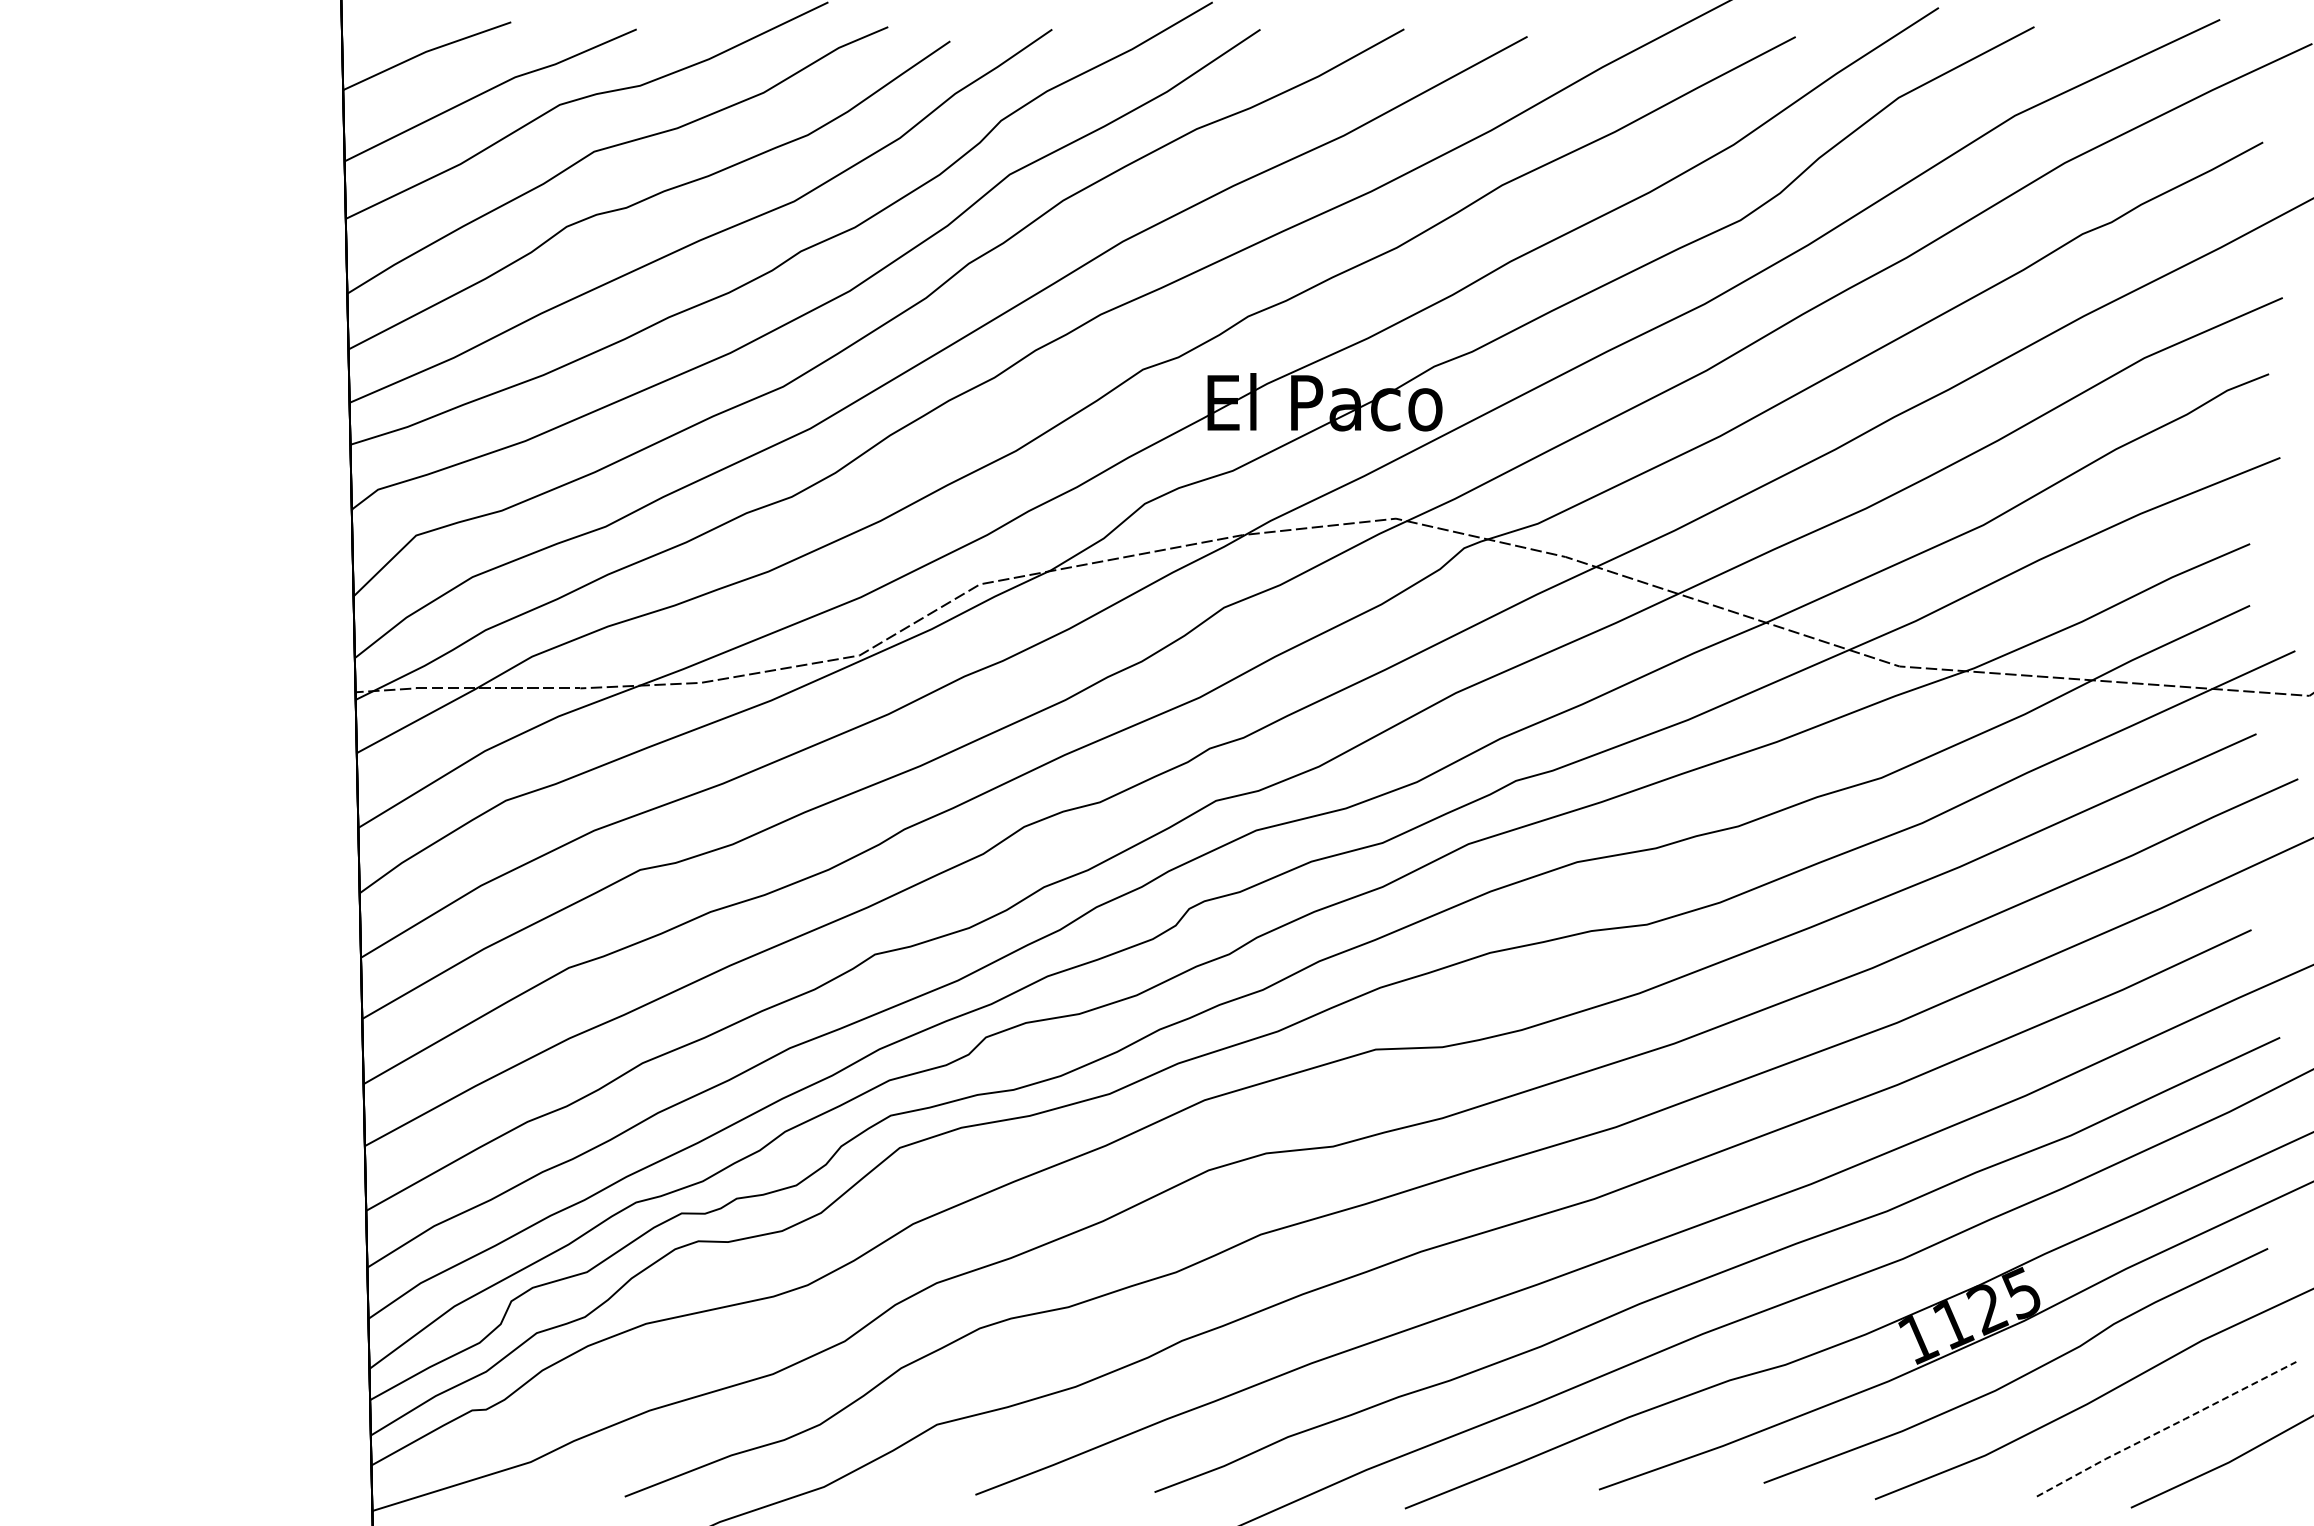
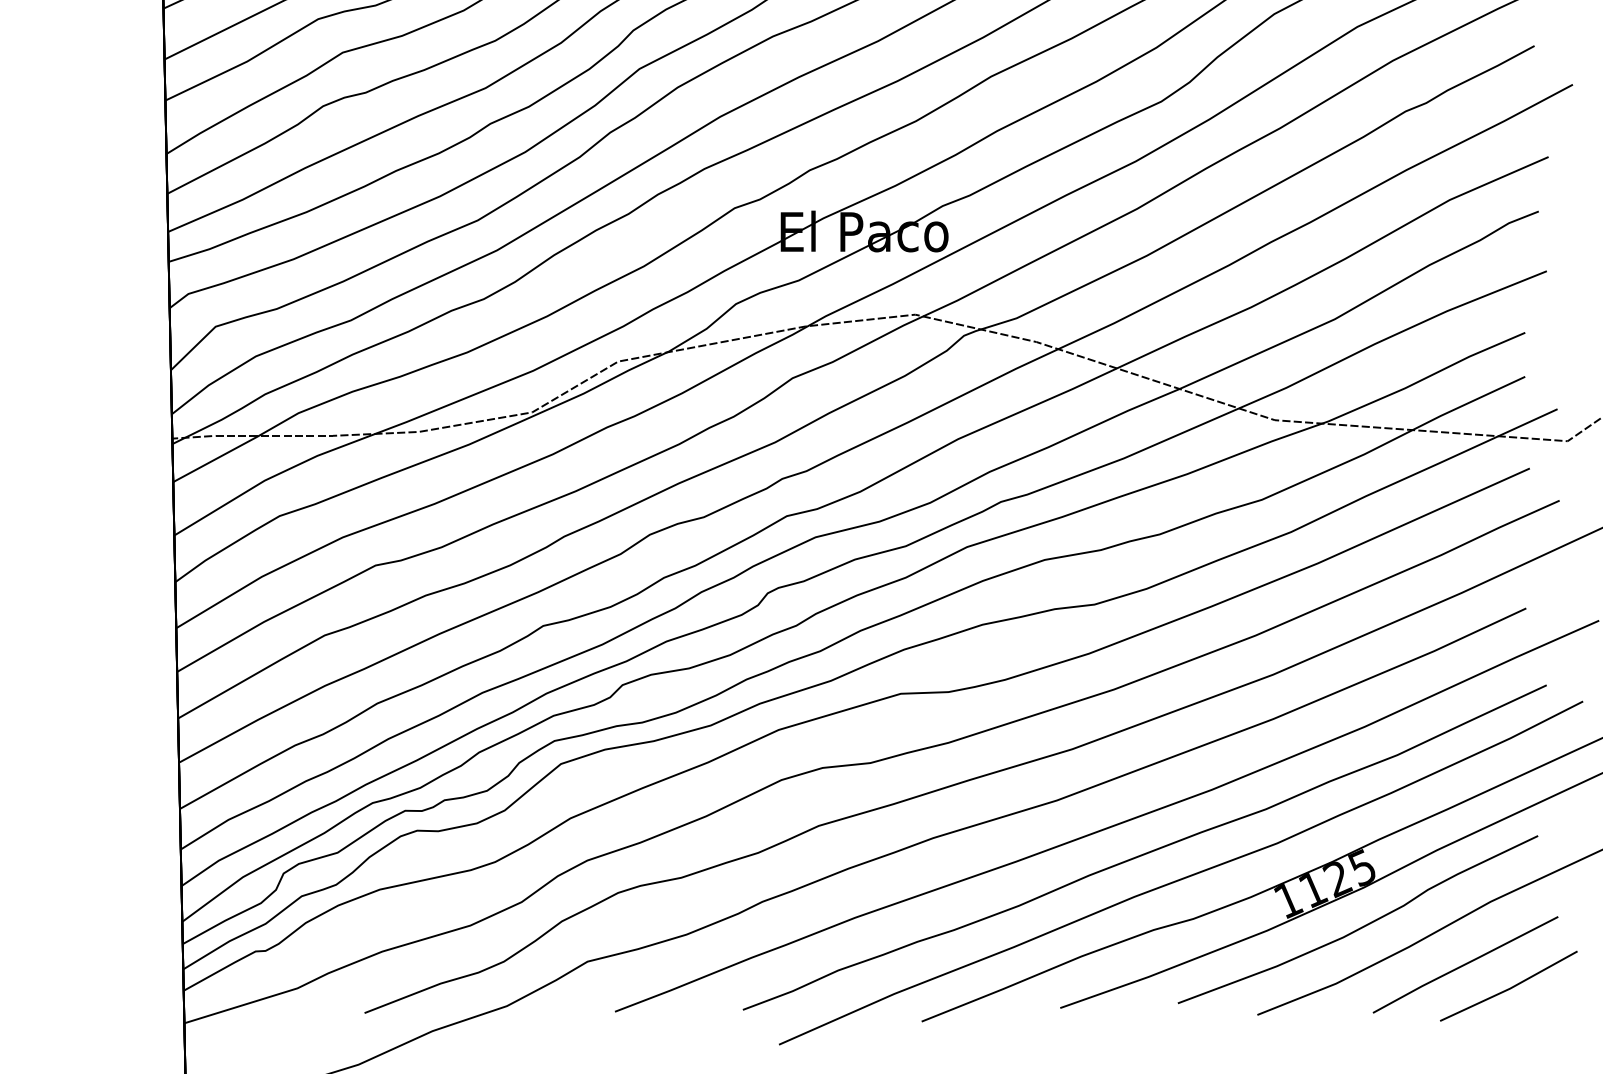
line: (2166, 1428) -> (1465, 964), dashed -> solid

